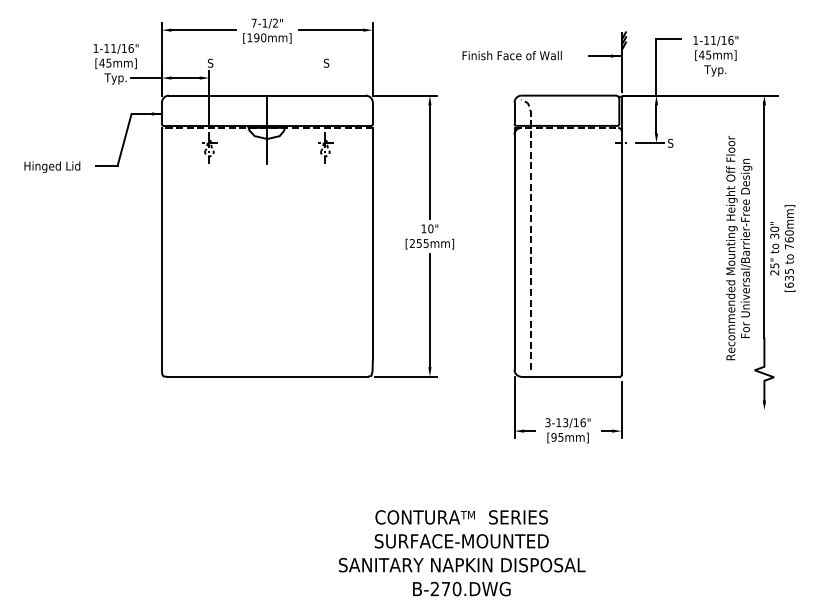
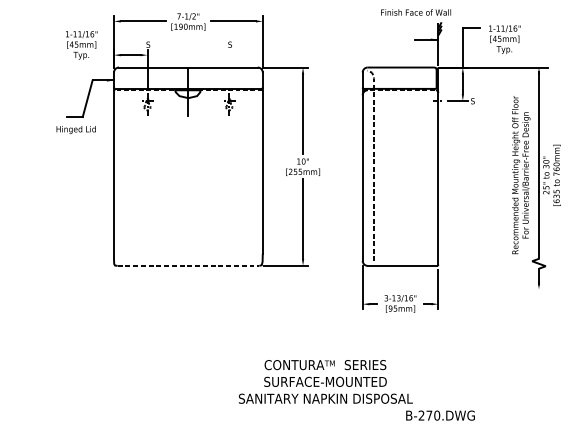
text: (511, 55) -> (415, 12), moved
line: (146, 78) -> (103, 55), removed
text: (52, 166) -> (76, 129), moved
line: (267, 376) -> (188, 265), solid -> dashed
text: (461, 588) -> (440, 415), moved

